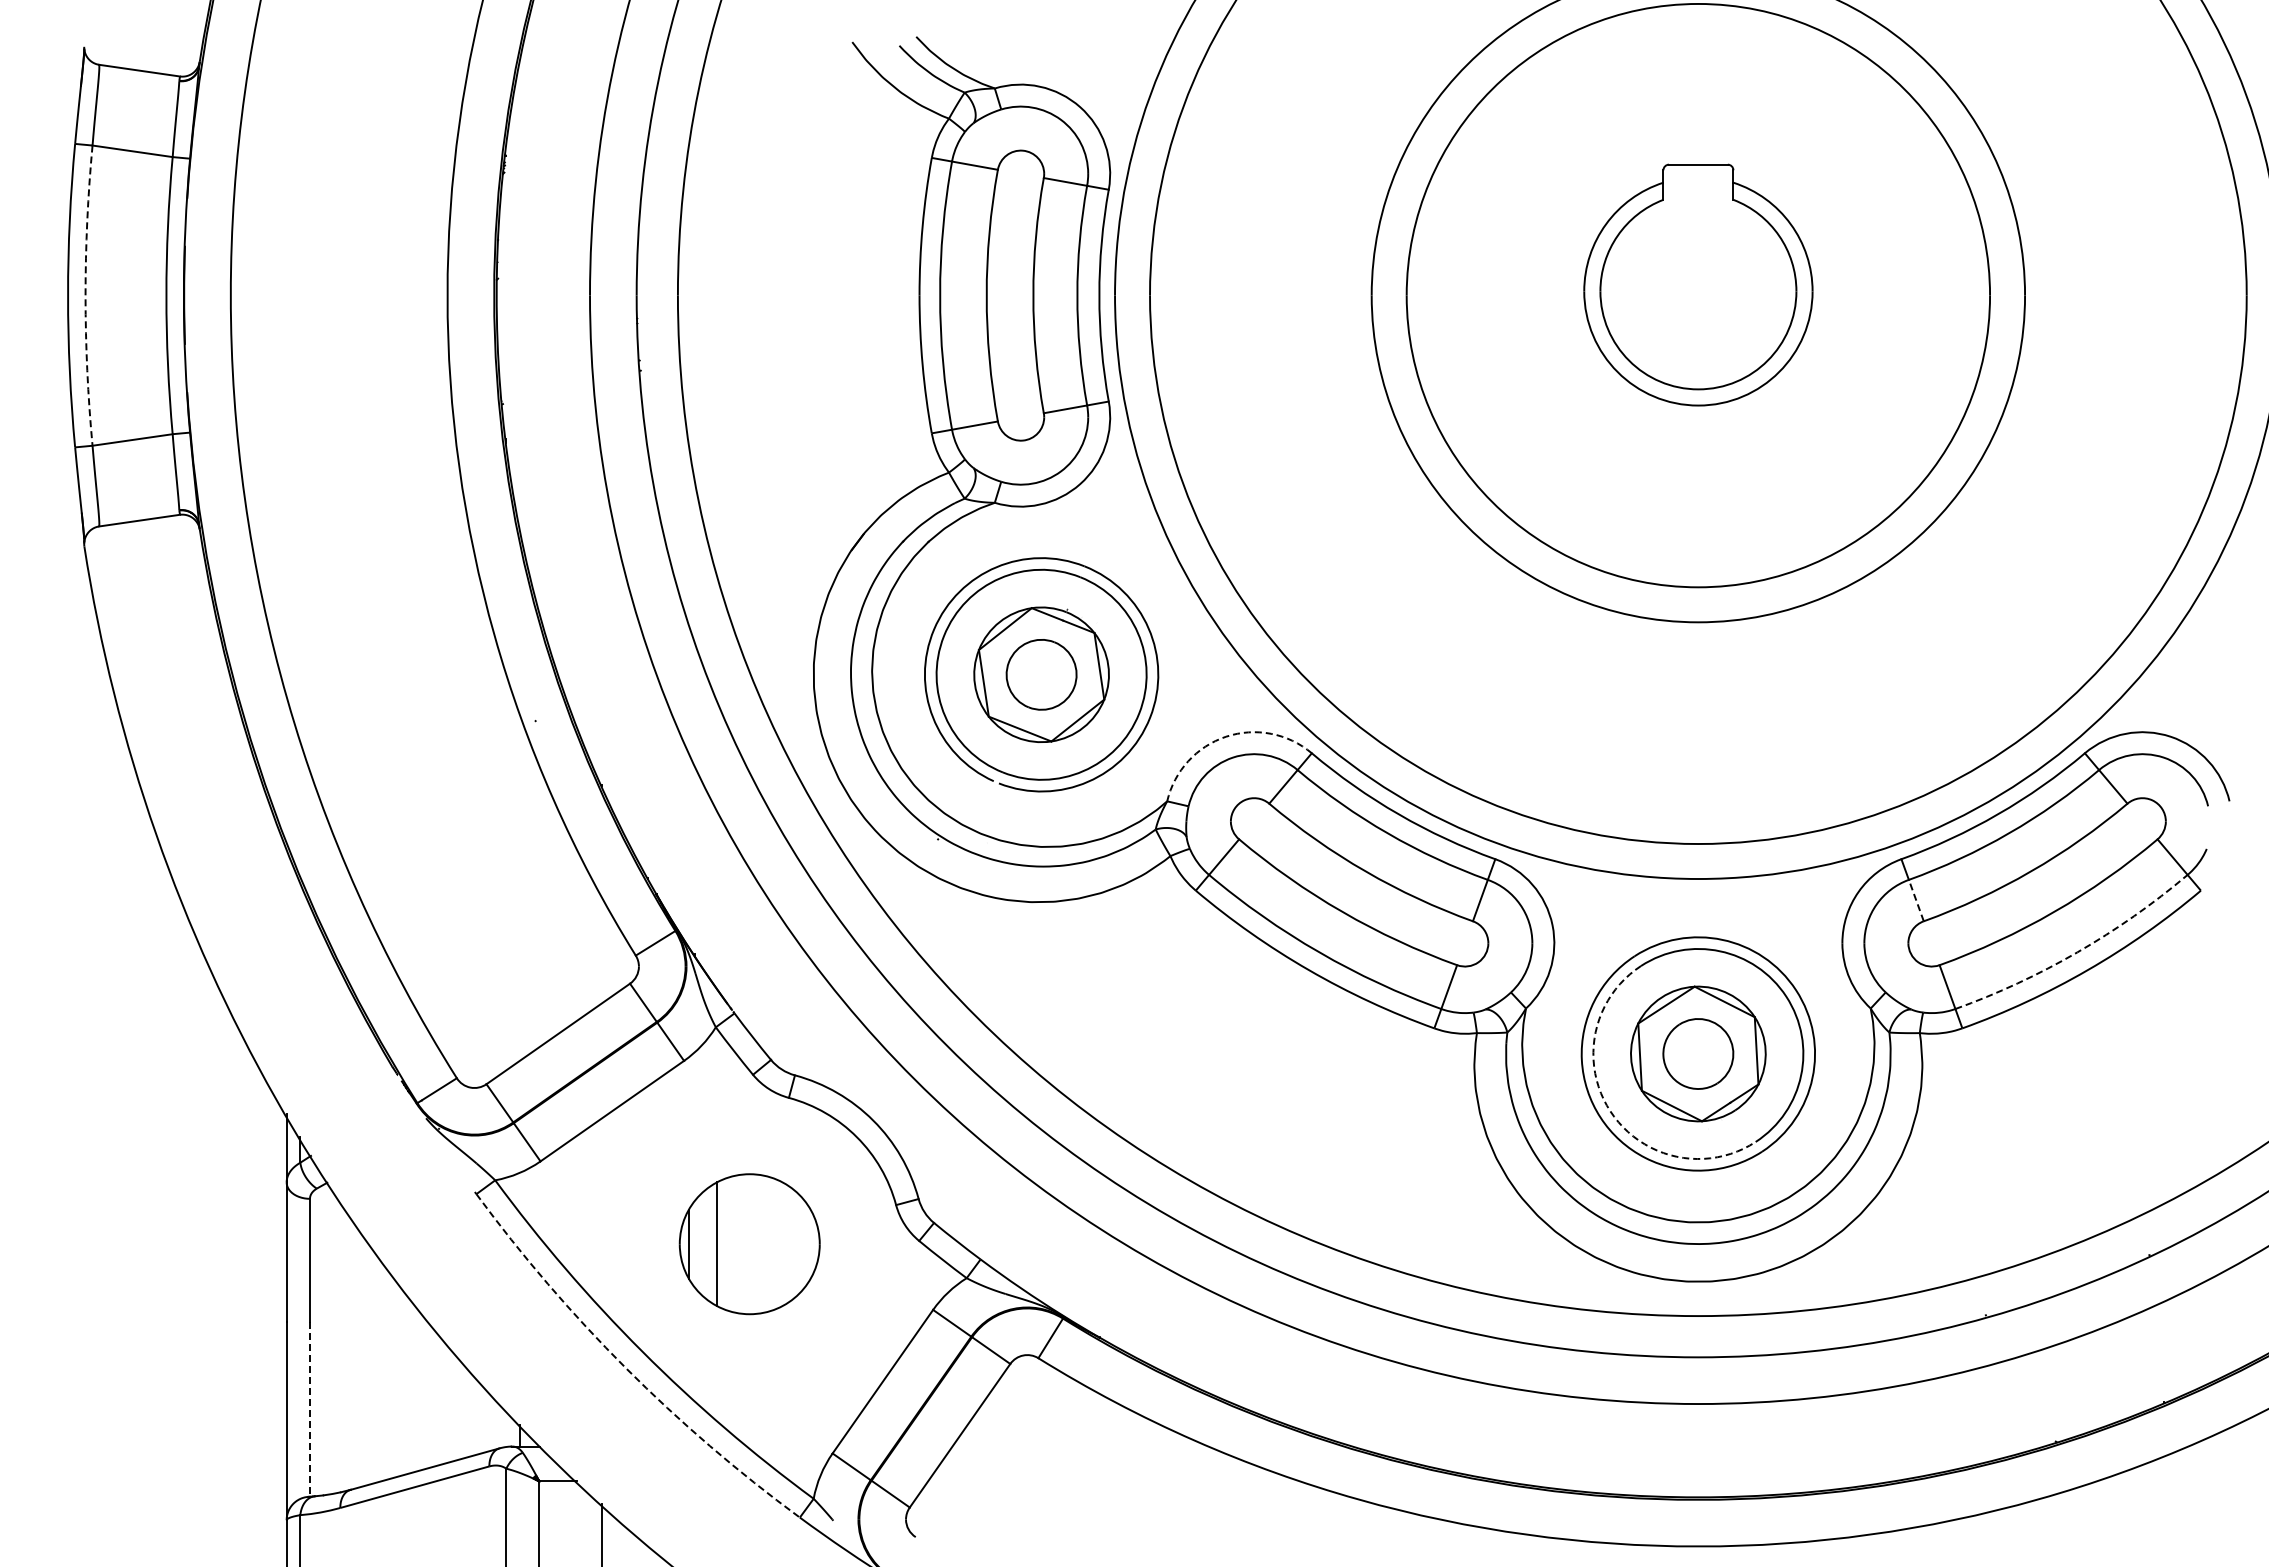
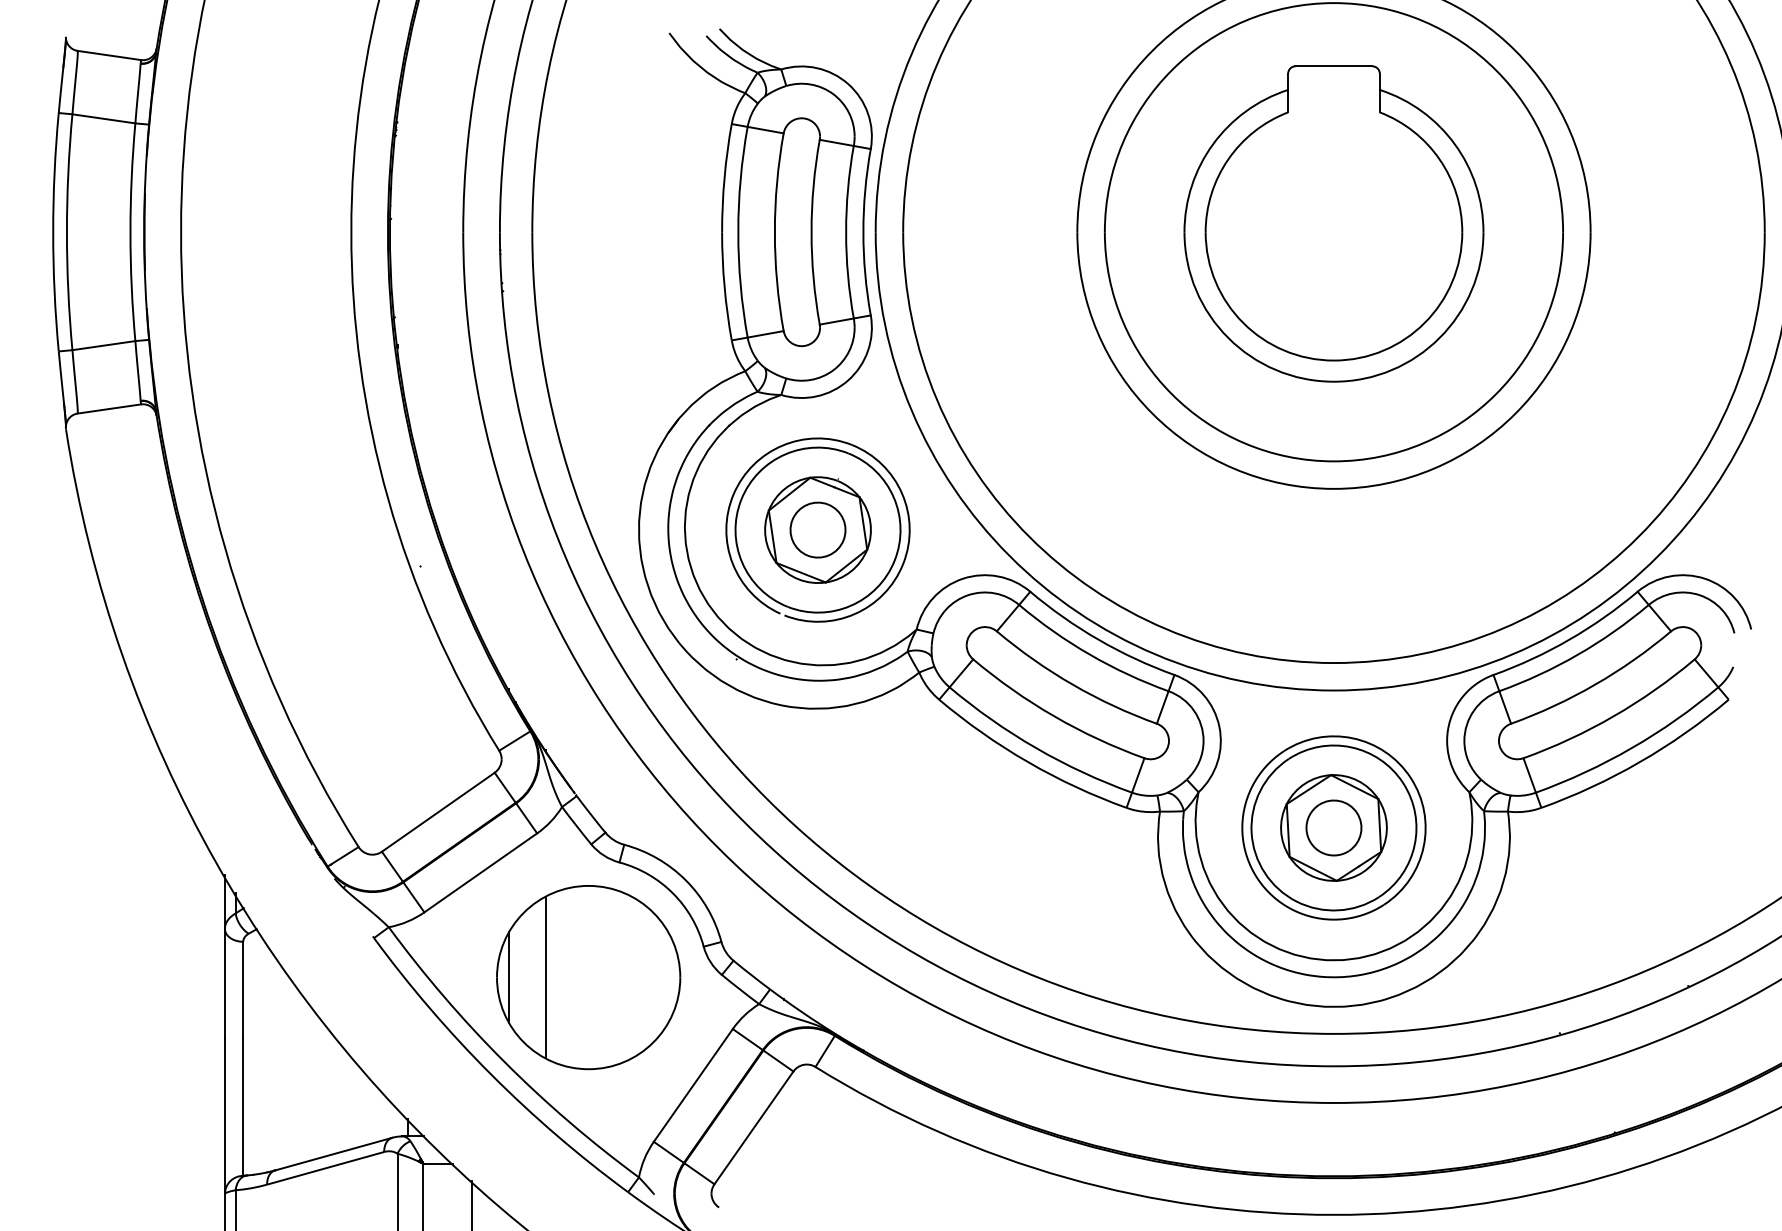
part: (1698, 284) -> (1334, 223), size x1.67
arc: (85, 295) -> (66, 232), dashed -> solid
arc: (1226, 736) -> (963, 578), dashed -> solid
line: (1916, 900) -> (1505, 707), dashed -> solid
arc: (2077, 952) -> (1631, 748), dashed -> solid
arc: (1610, 1111) -> (1264, 873), dashed -> solid
part: (749, 1243) -> (588, 976), size x1.67
arc: (625, 1368) -> (491, 1075), dashed -> solid
line: (310, 1409) -> (243, 1107), dashed -> solid

